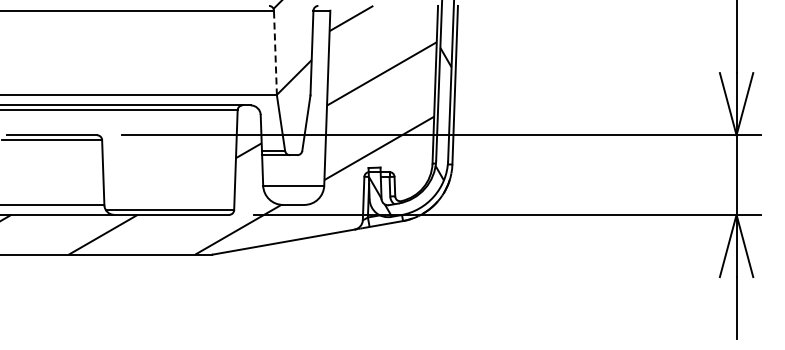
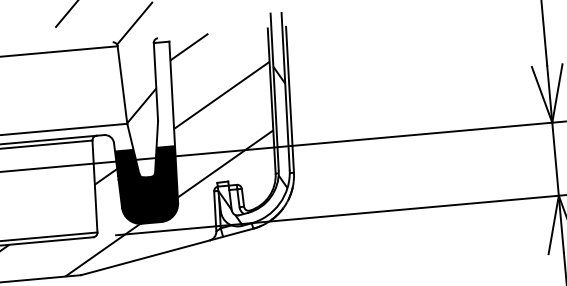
line: (275, 52) -> (122, 84), dashed -> solid
fill: (293, 163) -> (148, 184), added

